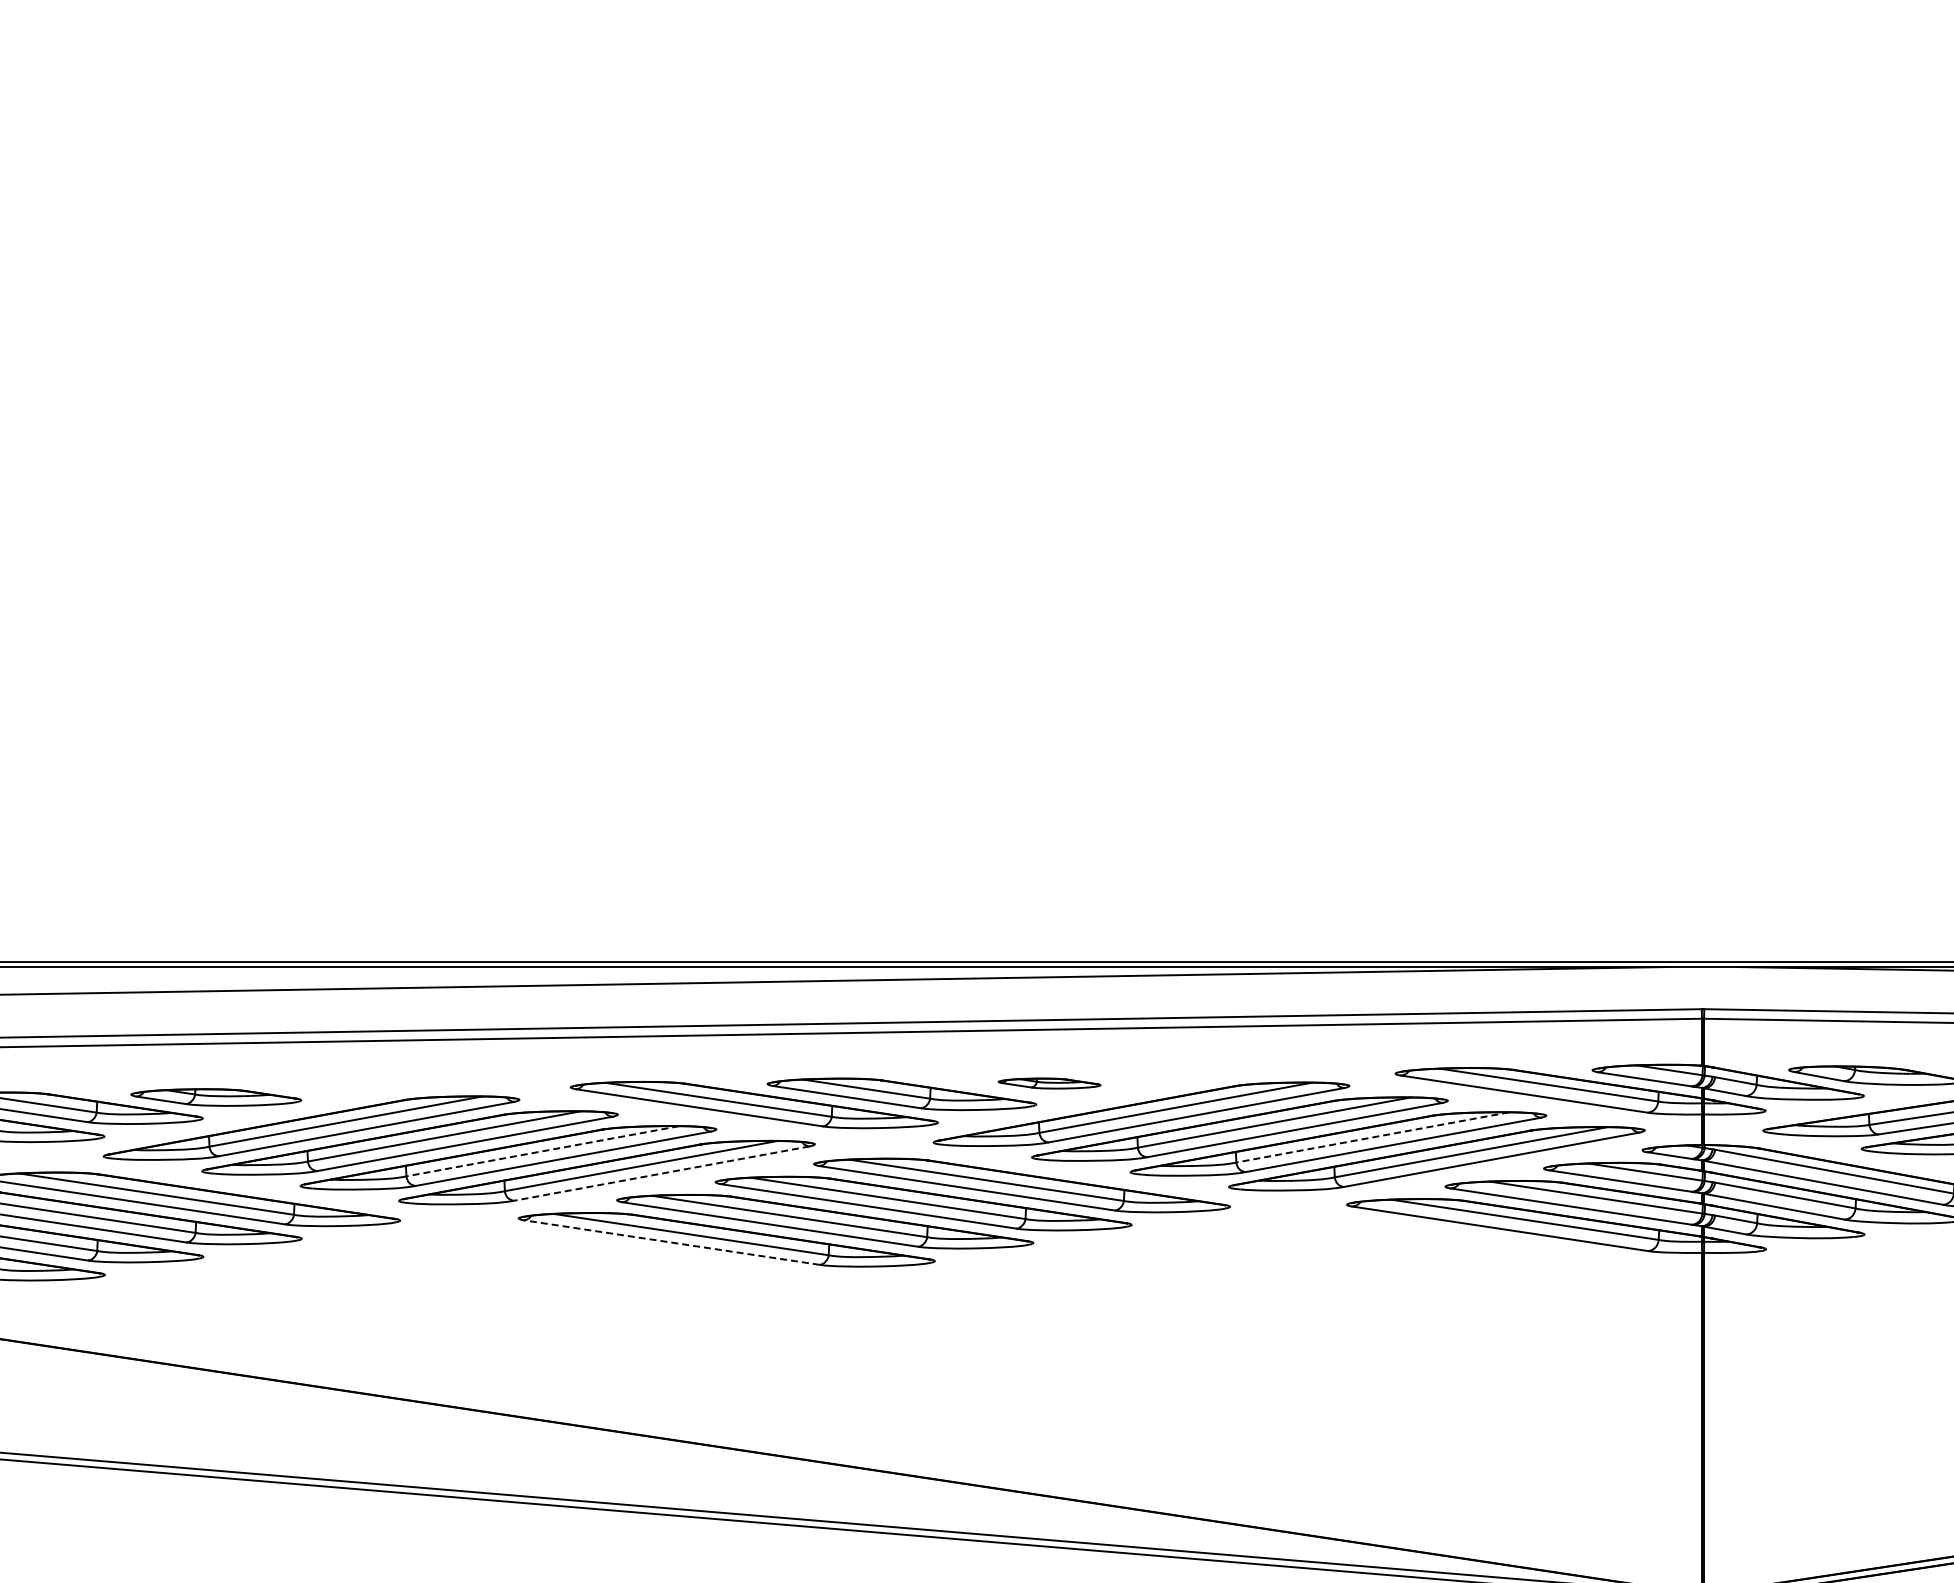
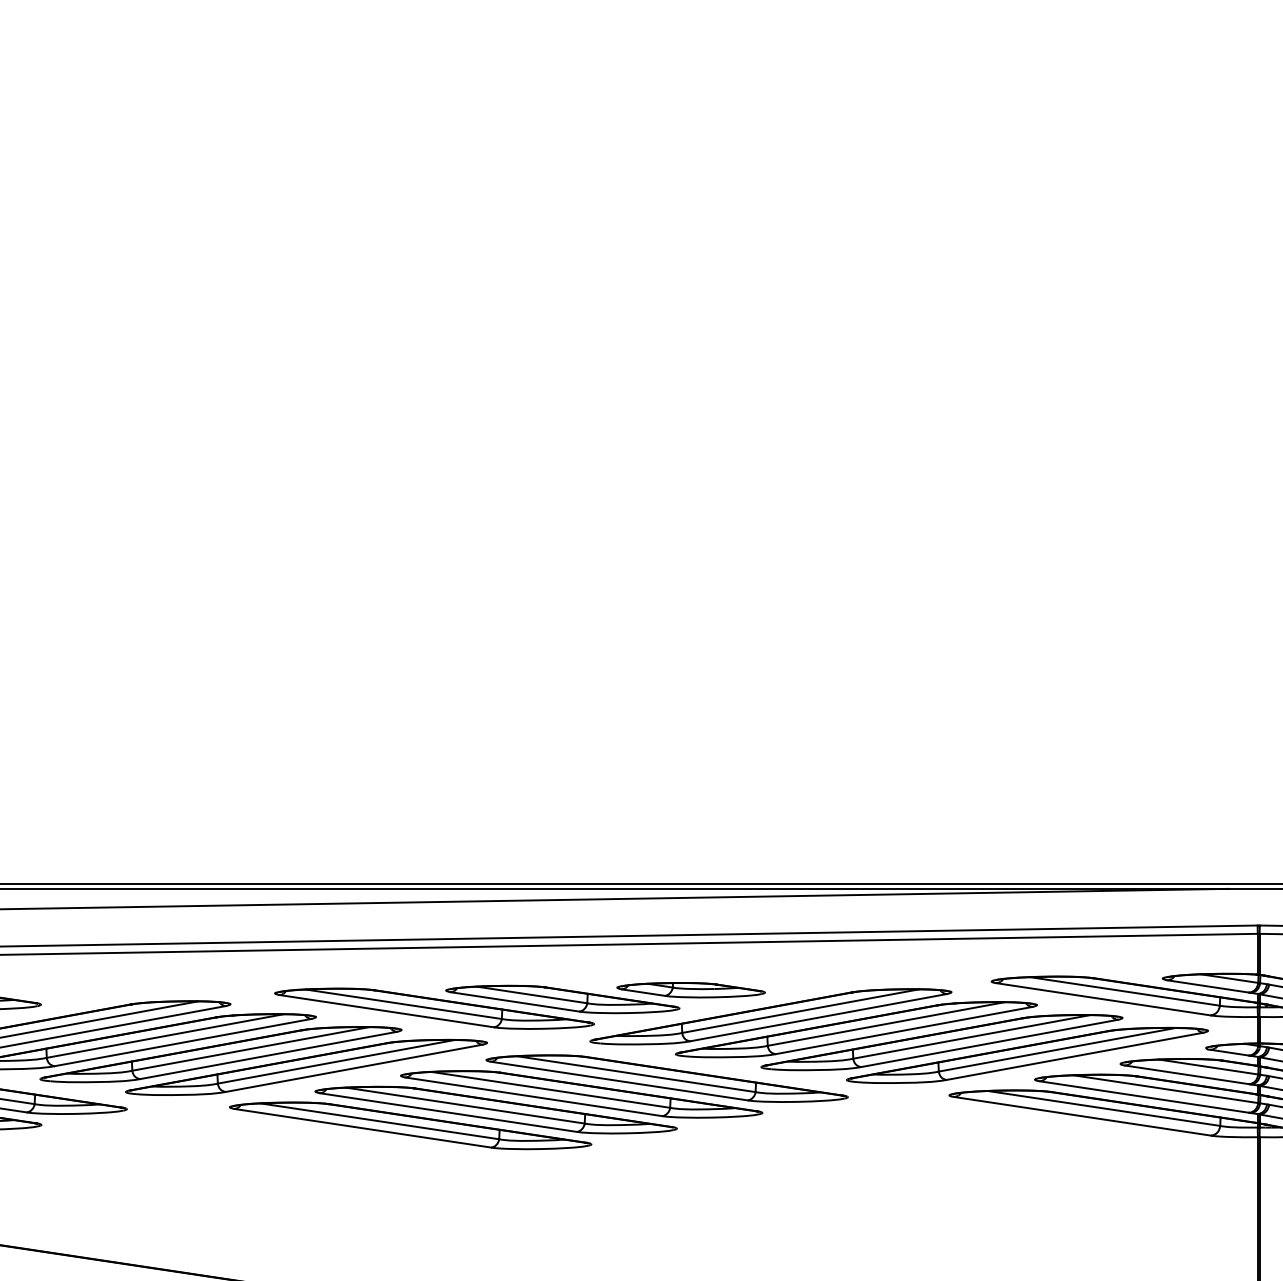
part: (1049, 1083) -> (690, 990), size x1.67
line: (1372, 1137) -> (971, 1036), dashed -> solid
line: (542, 1151) -> (250, 1049), dashed -> solid
line: (661, 1173) -> (353, 1068), dashed -> solid
line: (671, 1242) -> (362, 1128), dashed -> solid

